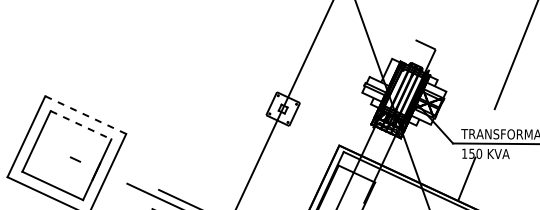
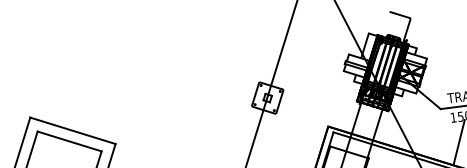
line: (85, 115) -> (72, 131), dashed -> solid
line: (81, 125) -> (70, 141), dashed -> solid

